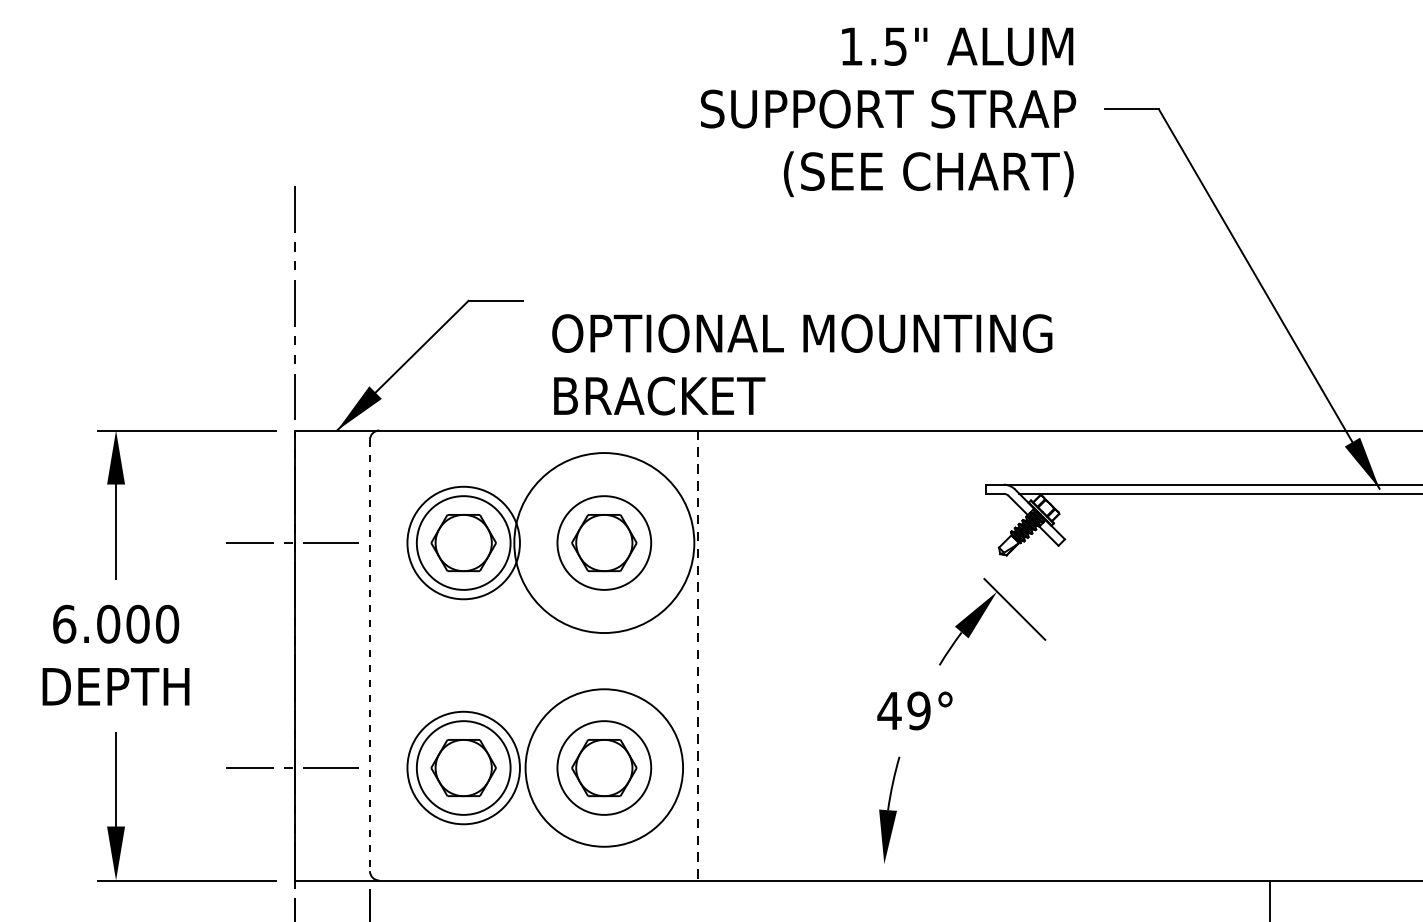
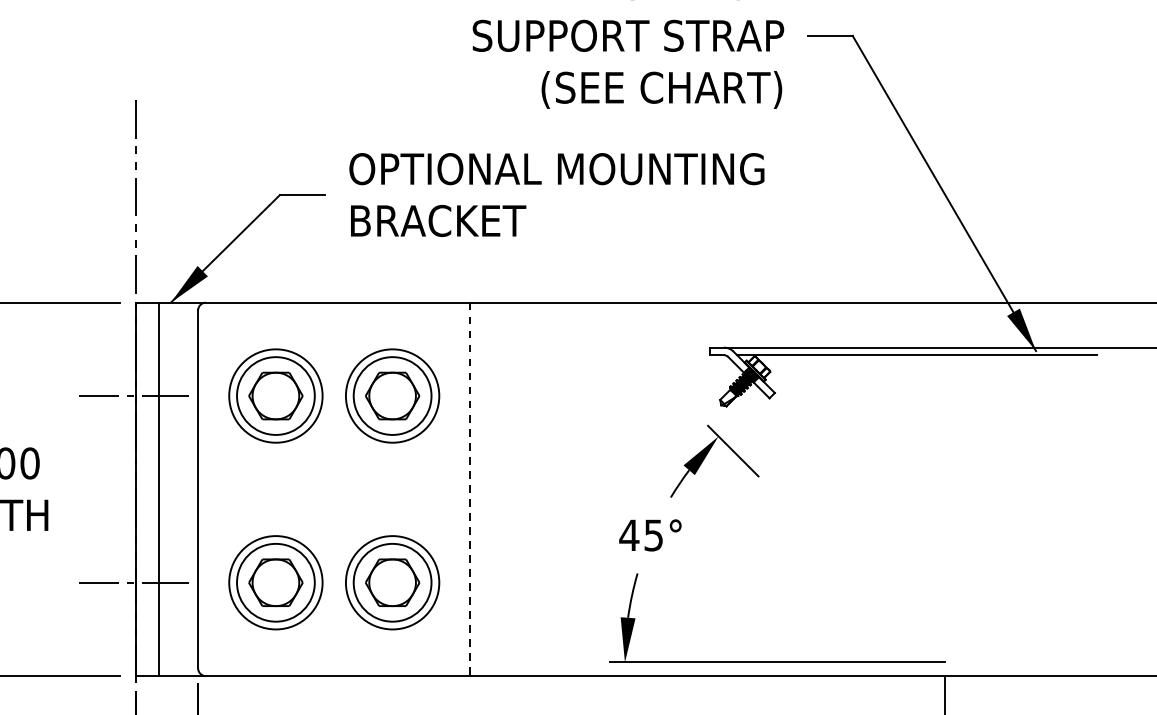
text: (802, 364) -> (557, 194), moved
circle: (604, 542) -> (392, 395), size x0.62
line: (323, 655) -> (159, 489), added
line: (369, 655) -> (197, 489), dashed -> solid
text: (918, 710) -> (653, 535), 49° -> 45°
circle: (604, 767) -> (392, 582), size x0.71
line: (1067, 864) -> (777, 662), added

